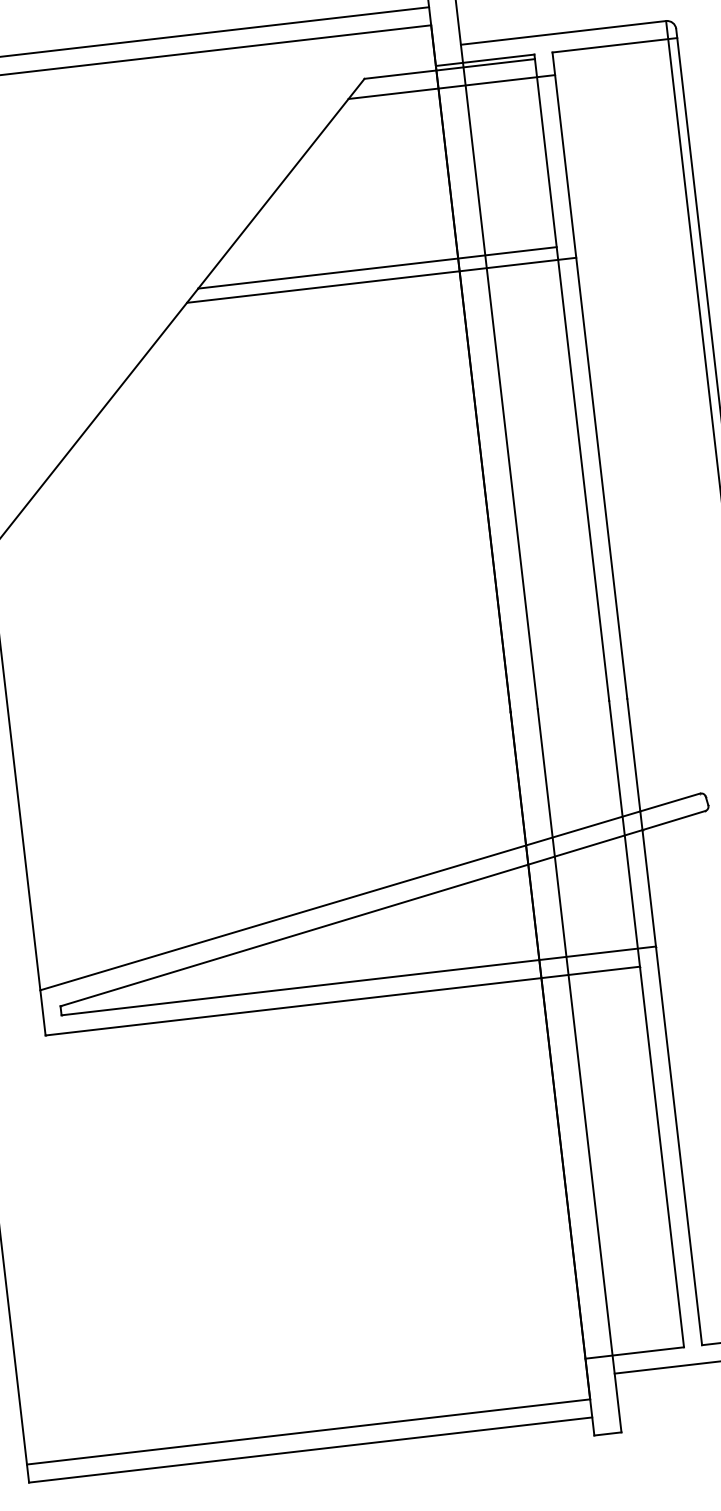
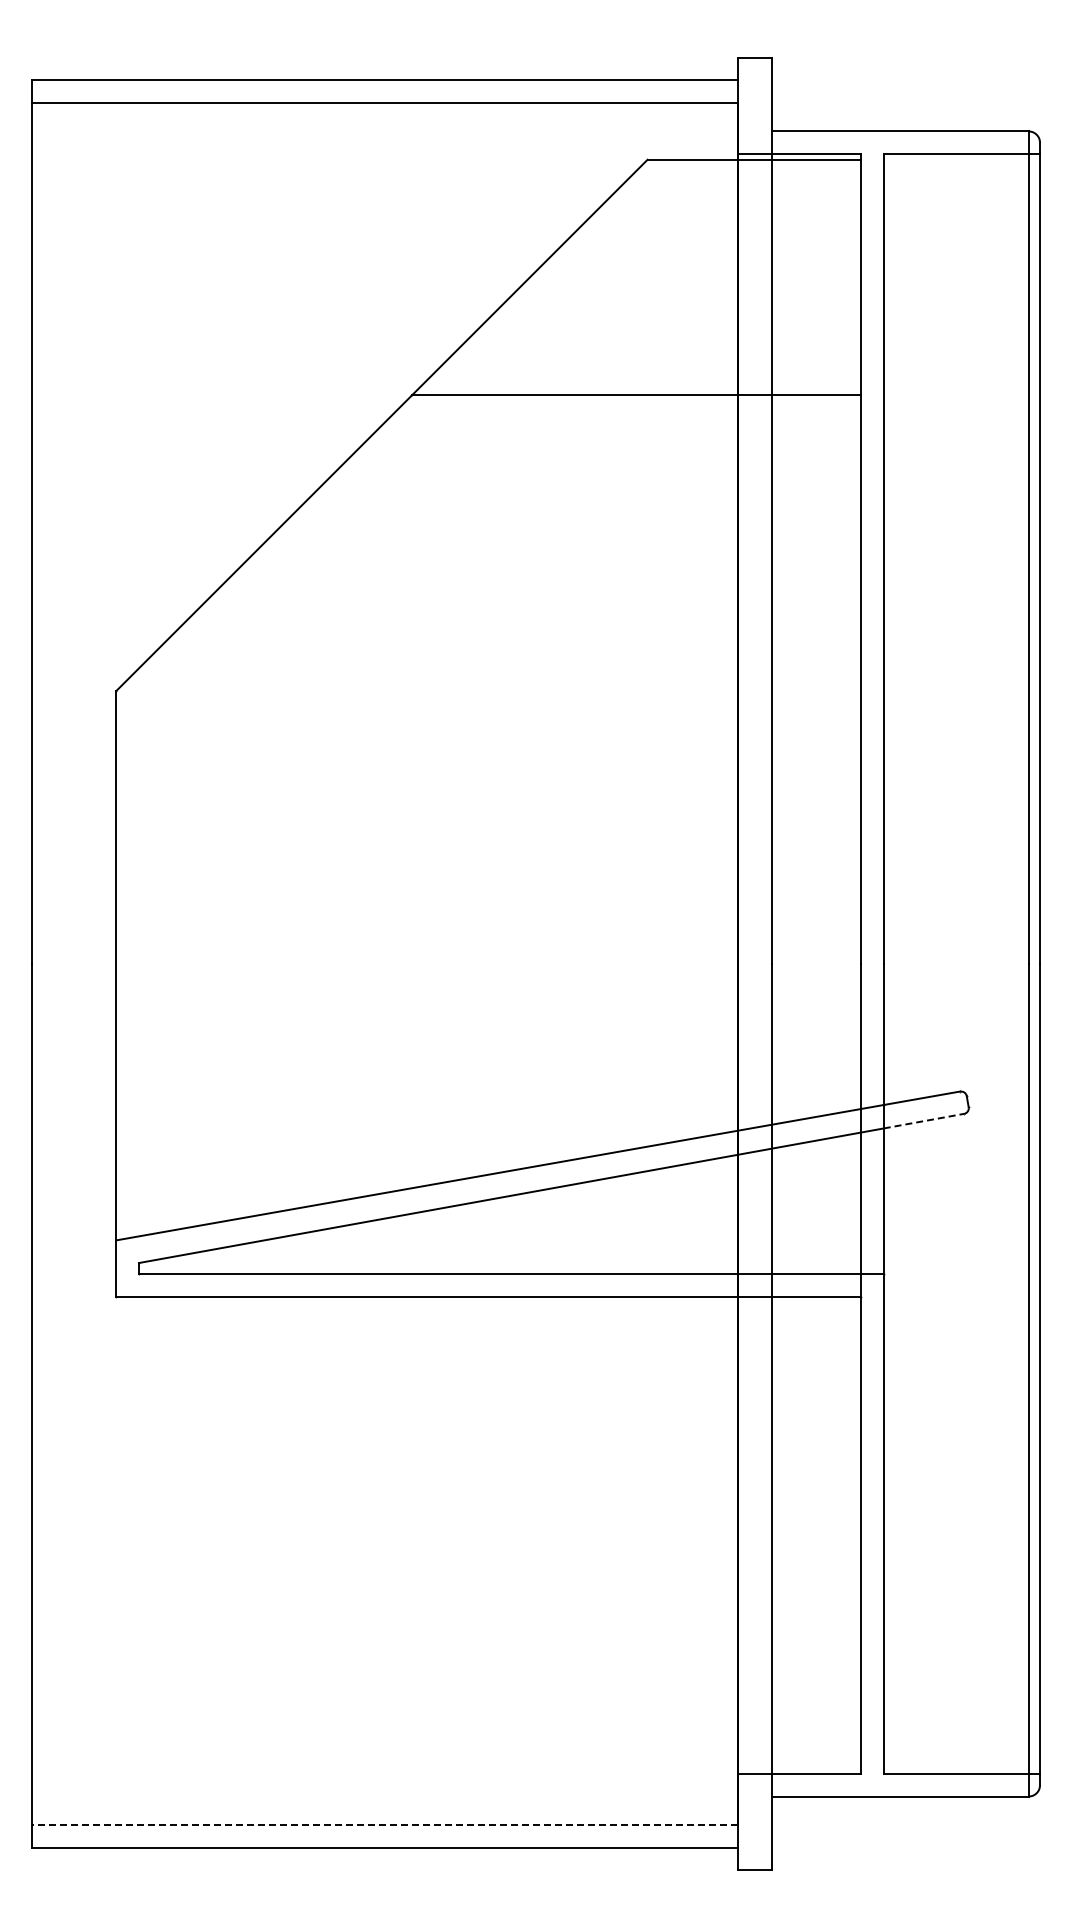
line: (451, 87) -> (753, 182), removed
line: (381, 280) -> (639, 411), removed
line: (673, 820) -> (923, 1121), solid -> dashed
line: (308, 1431) -> (384, 1824), solid -> dashed

